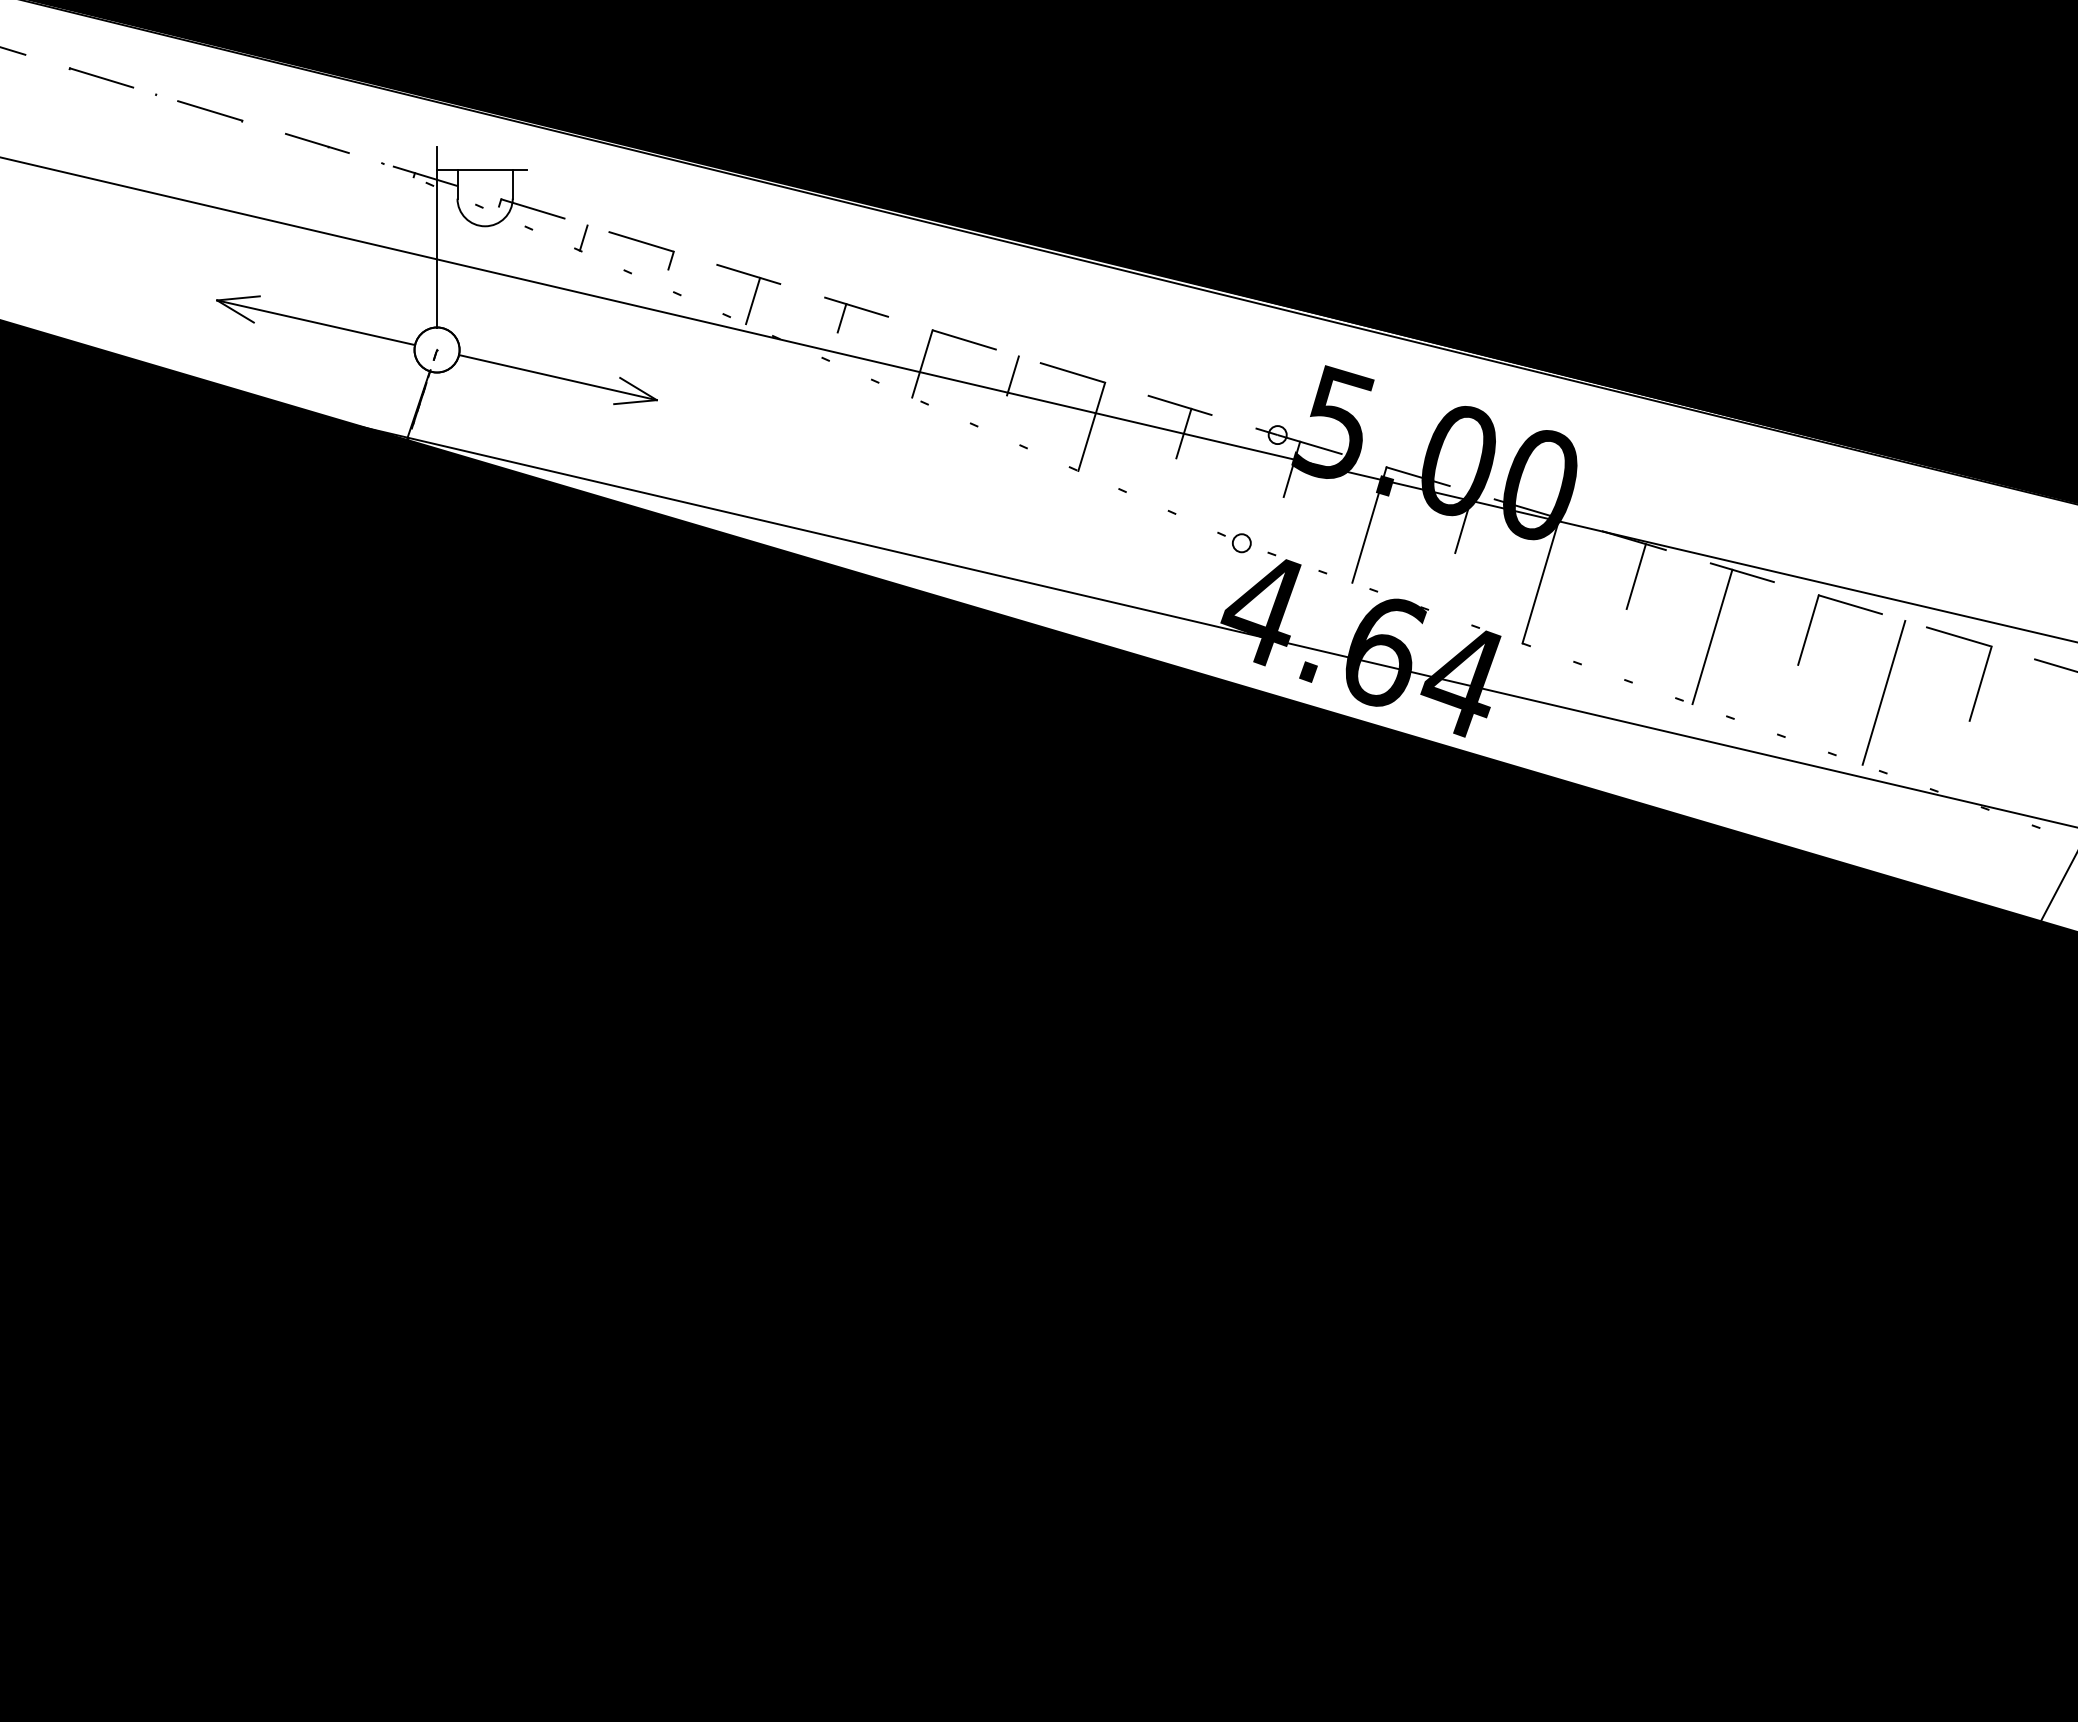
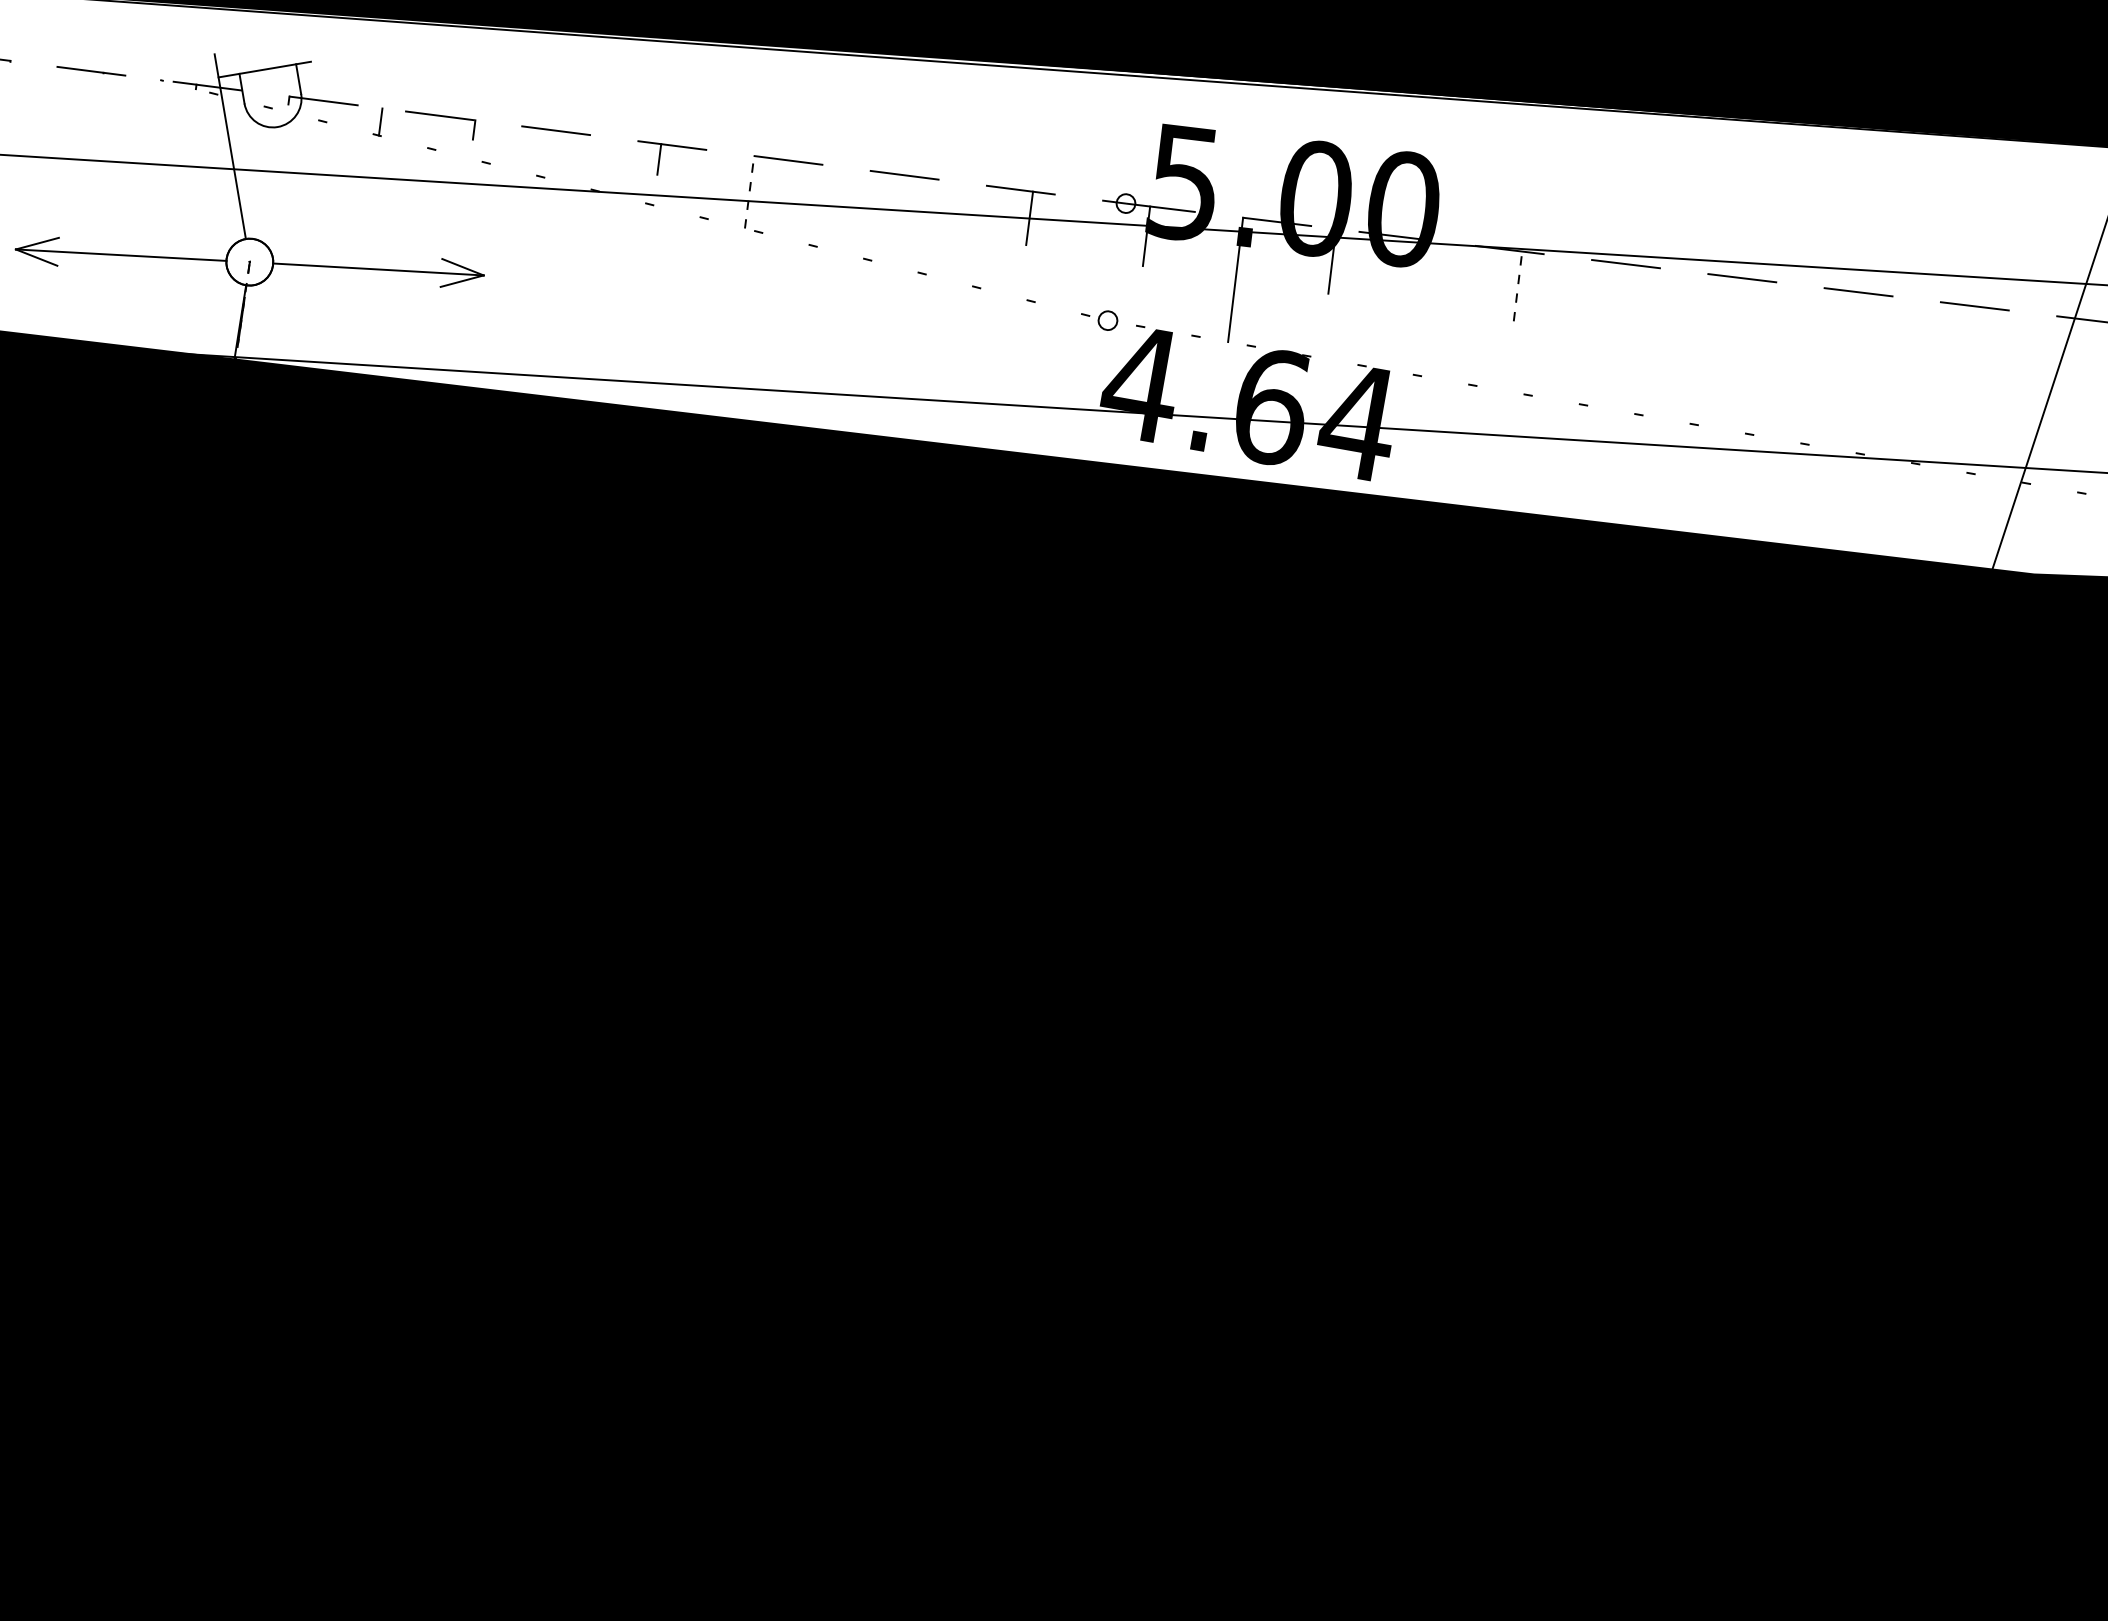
line: (753, 300) -> (565, 156), removed
line: (922, 363) -> (749, 191), solid -> dashed
line: (1012, 375) -> (843, 188), removed
line: (1091, 426) -> (933, 227), removed
line: (1636, 576) -> (1518, 286), solid -> dashed
line: (1540, 580) -> (1420, 307), removed
line: (1808, 629) -> (1703, 310), removed
line: (1712, 636) -> (1606, 334), removed
line: (1980, 683) -> (1889, 336), removed
line: (1883, 692) -> (1791, 362), removed

